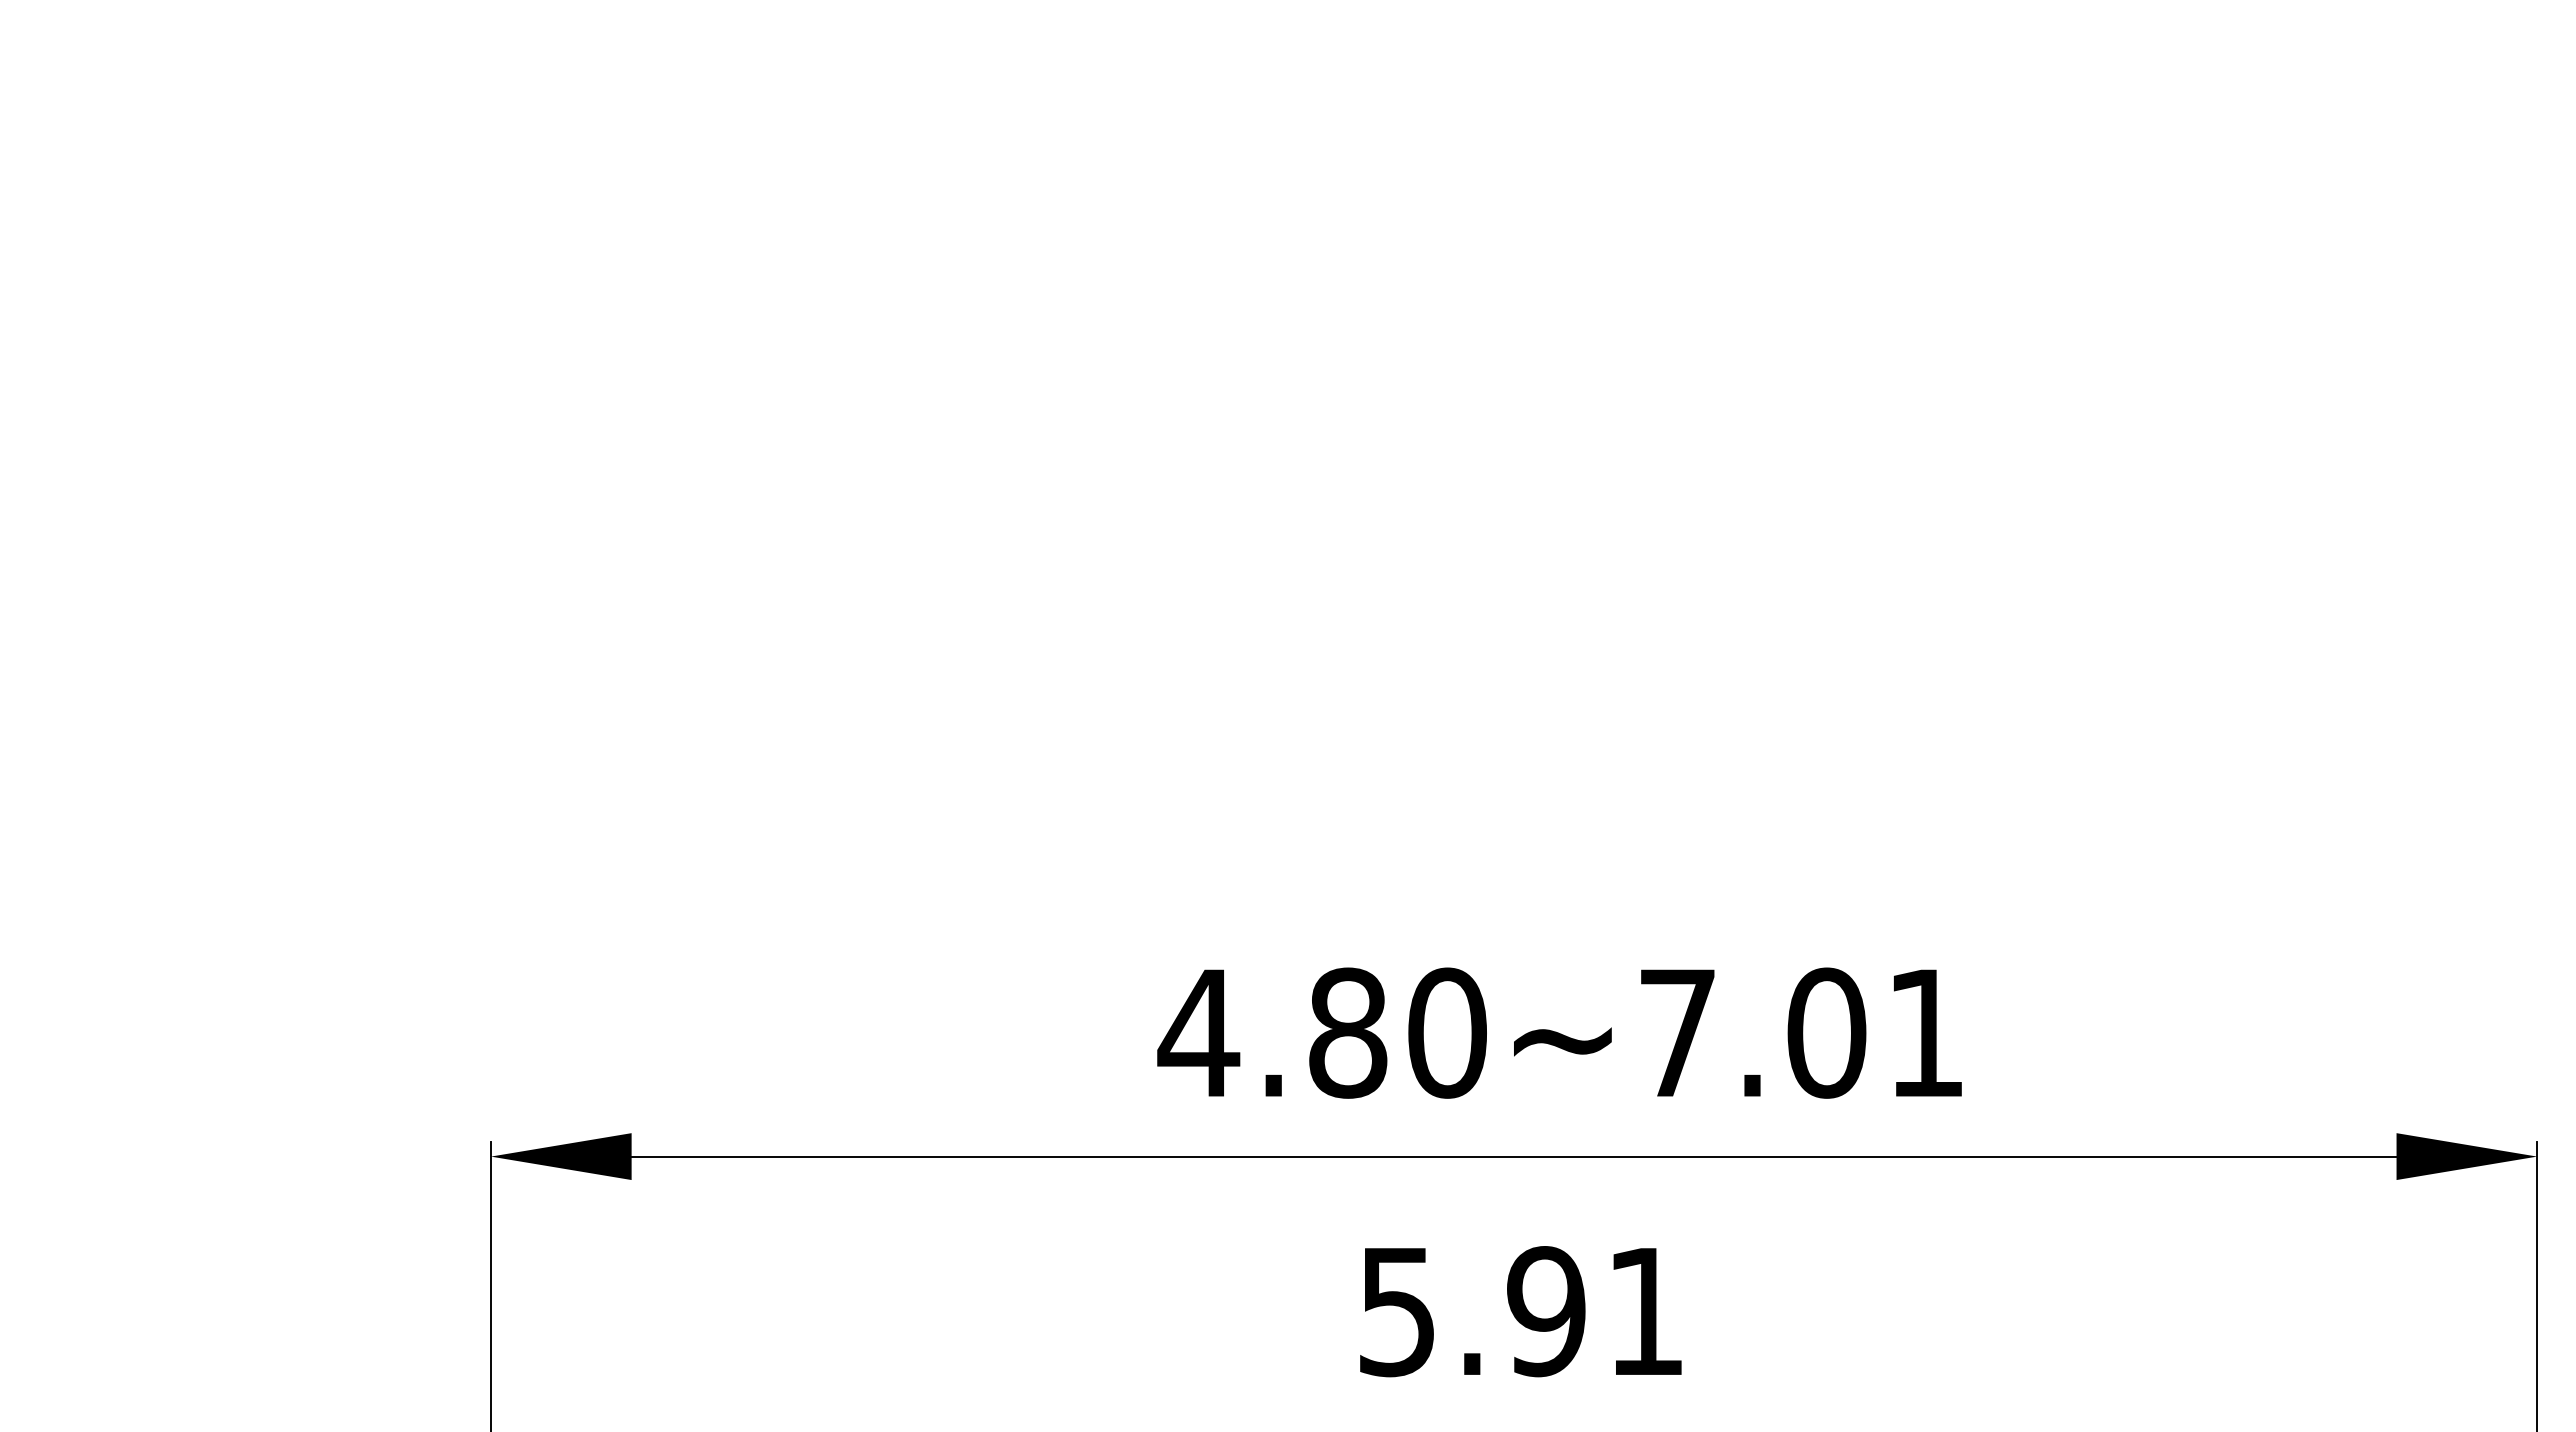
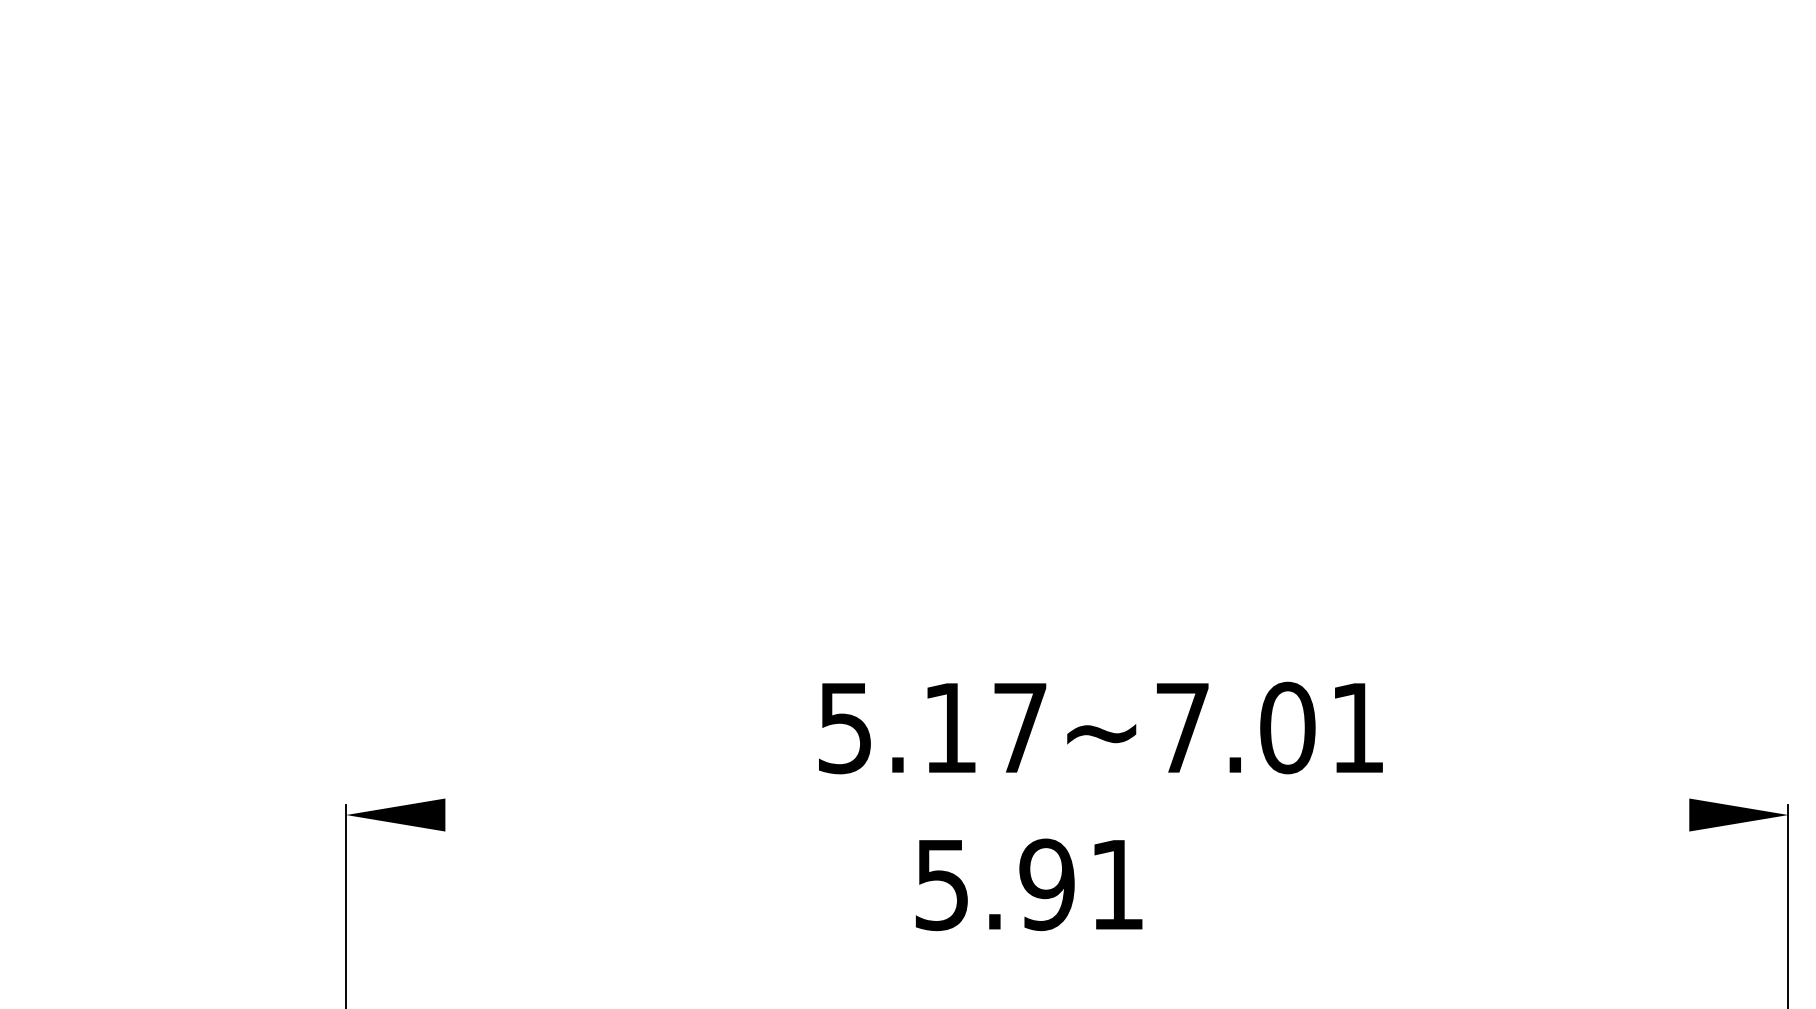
text: (1321, 1032) -> (931, 727), 4.80~7.01 -> 5.17~7.01
line: (1513, 1156) -> (1066, 814), removed
text: (1520, 1311) -> (1028, 884), moved

